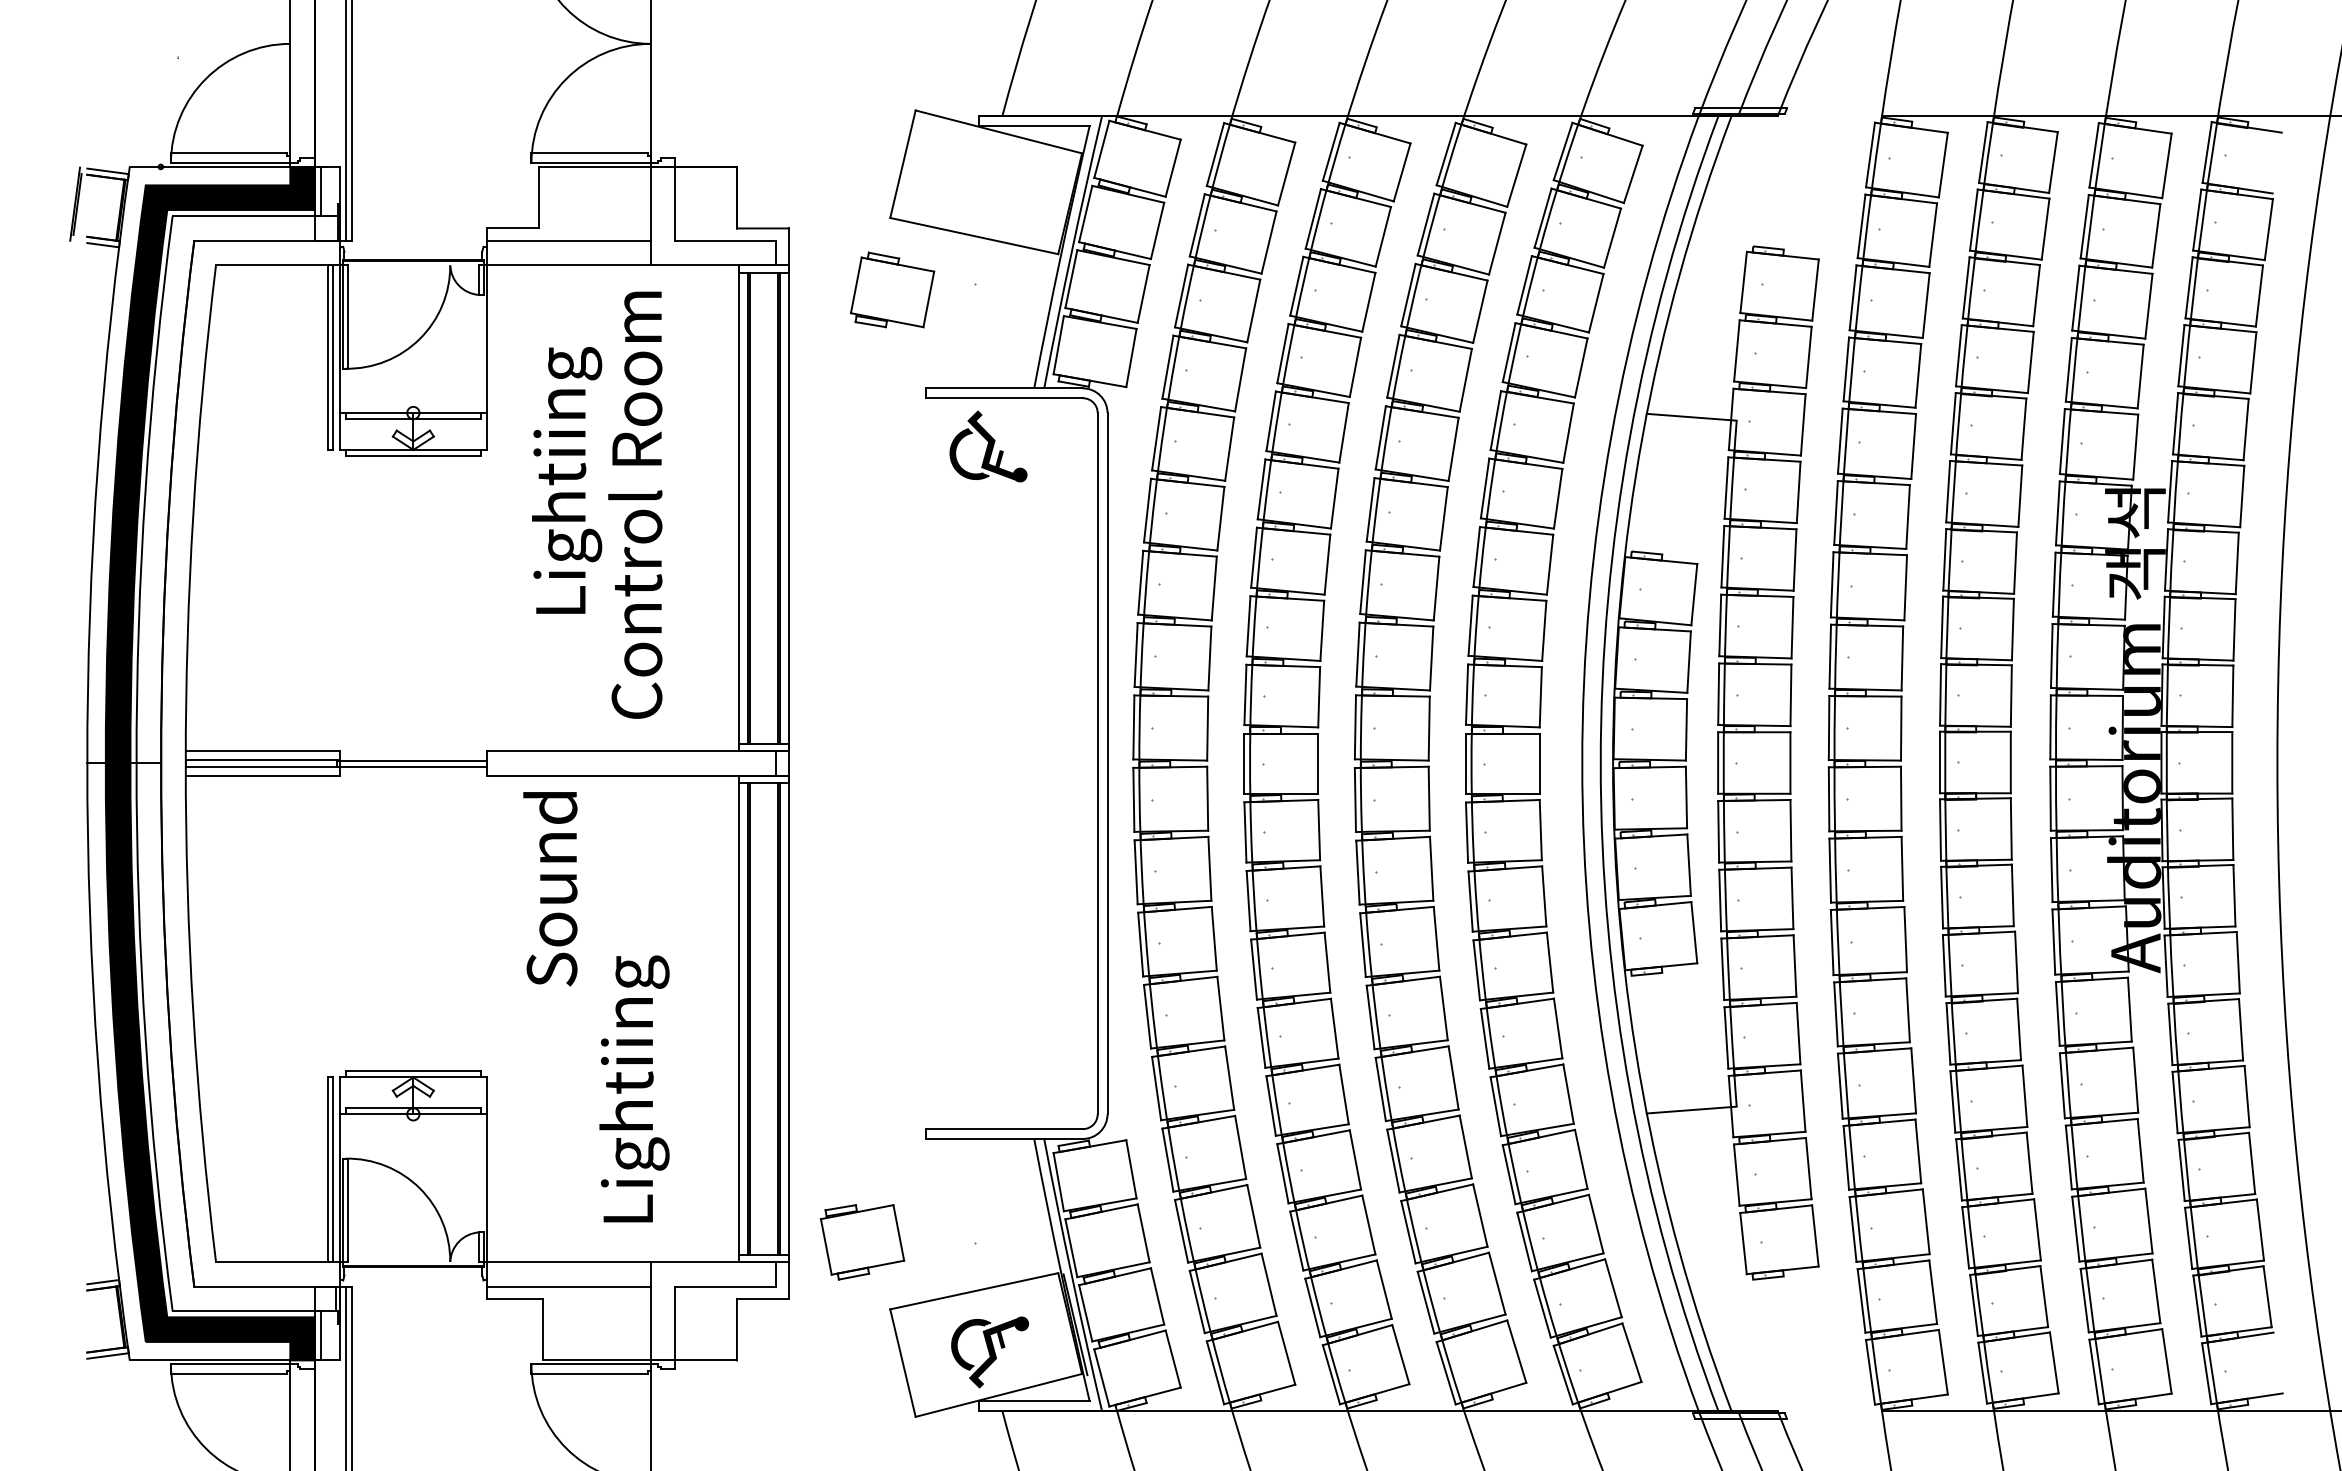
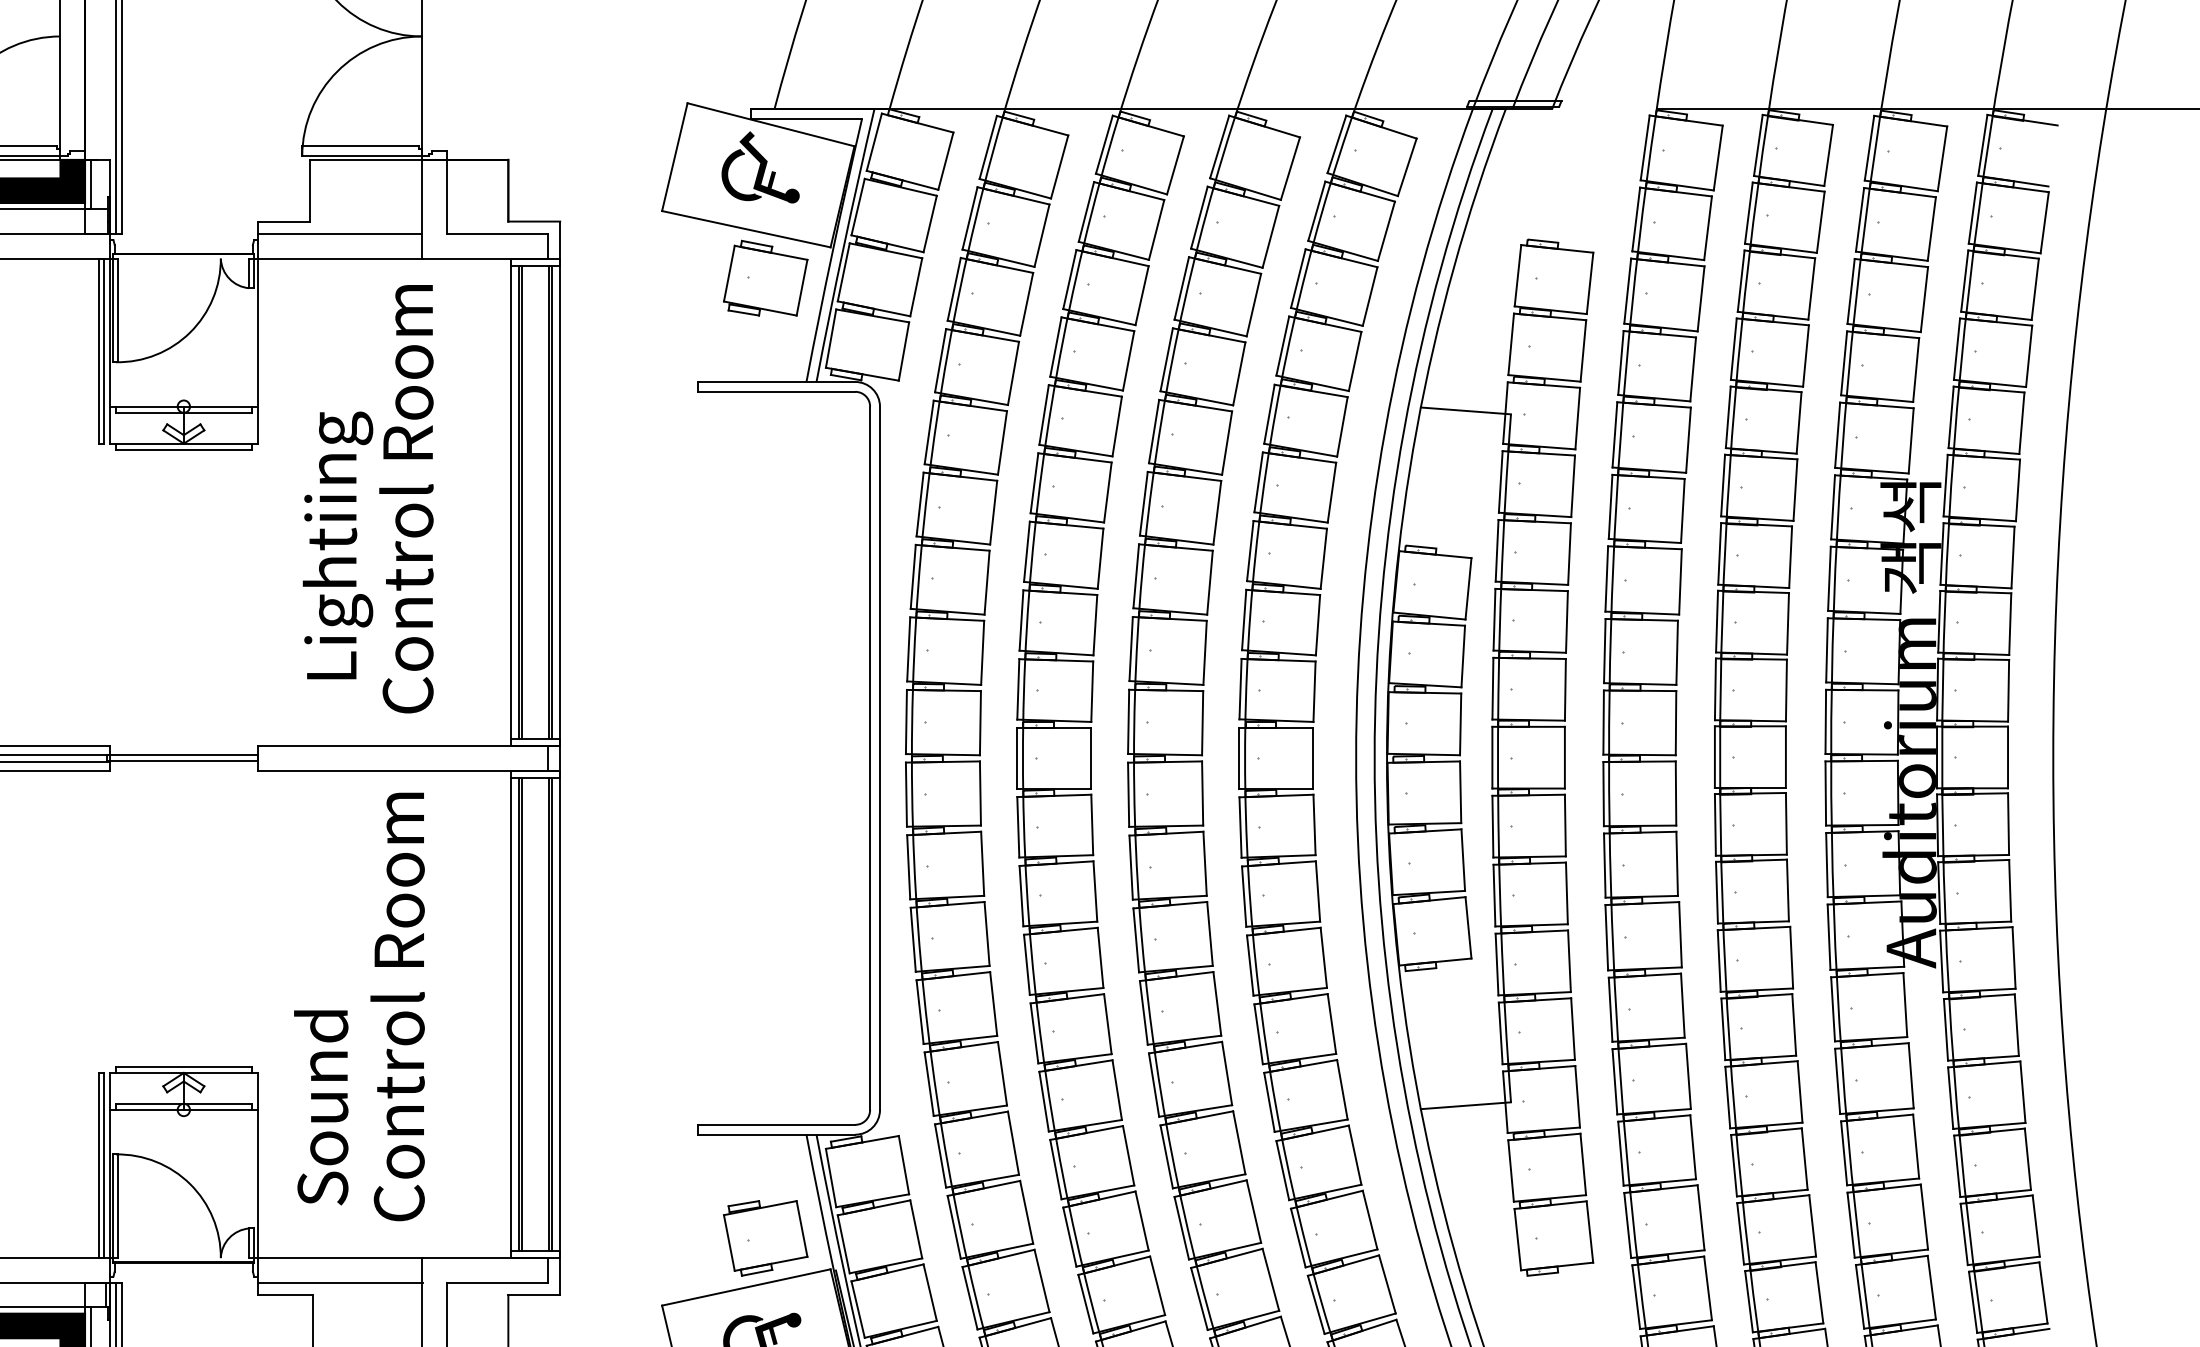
part: (892, 289) -> (765, 277), moved
part: (988, 446) -> (760, 167), moved
text: (567, 480) -> (338, 545), moved
text: (550, 889) -> (321, 1108), moved
text: (634, 1011) -> (405, 1006), Lightiing -> Control Room
part: (862, 1242) -> (765, 1238), moved

